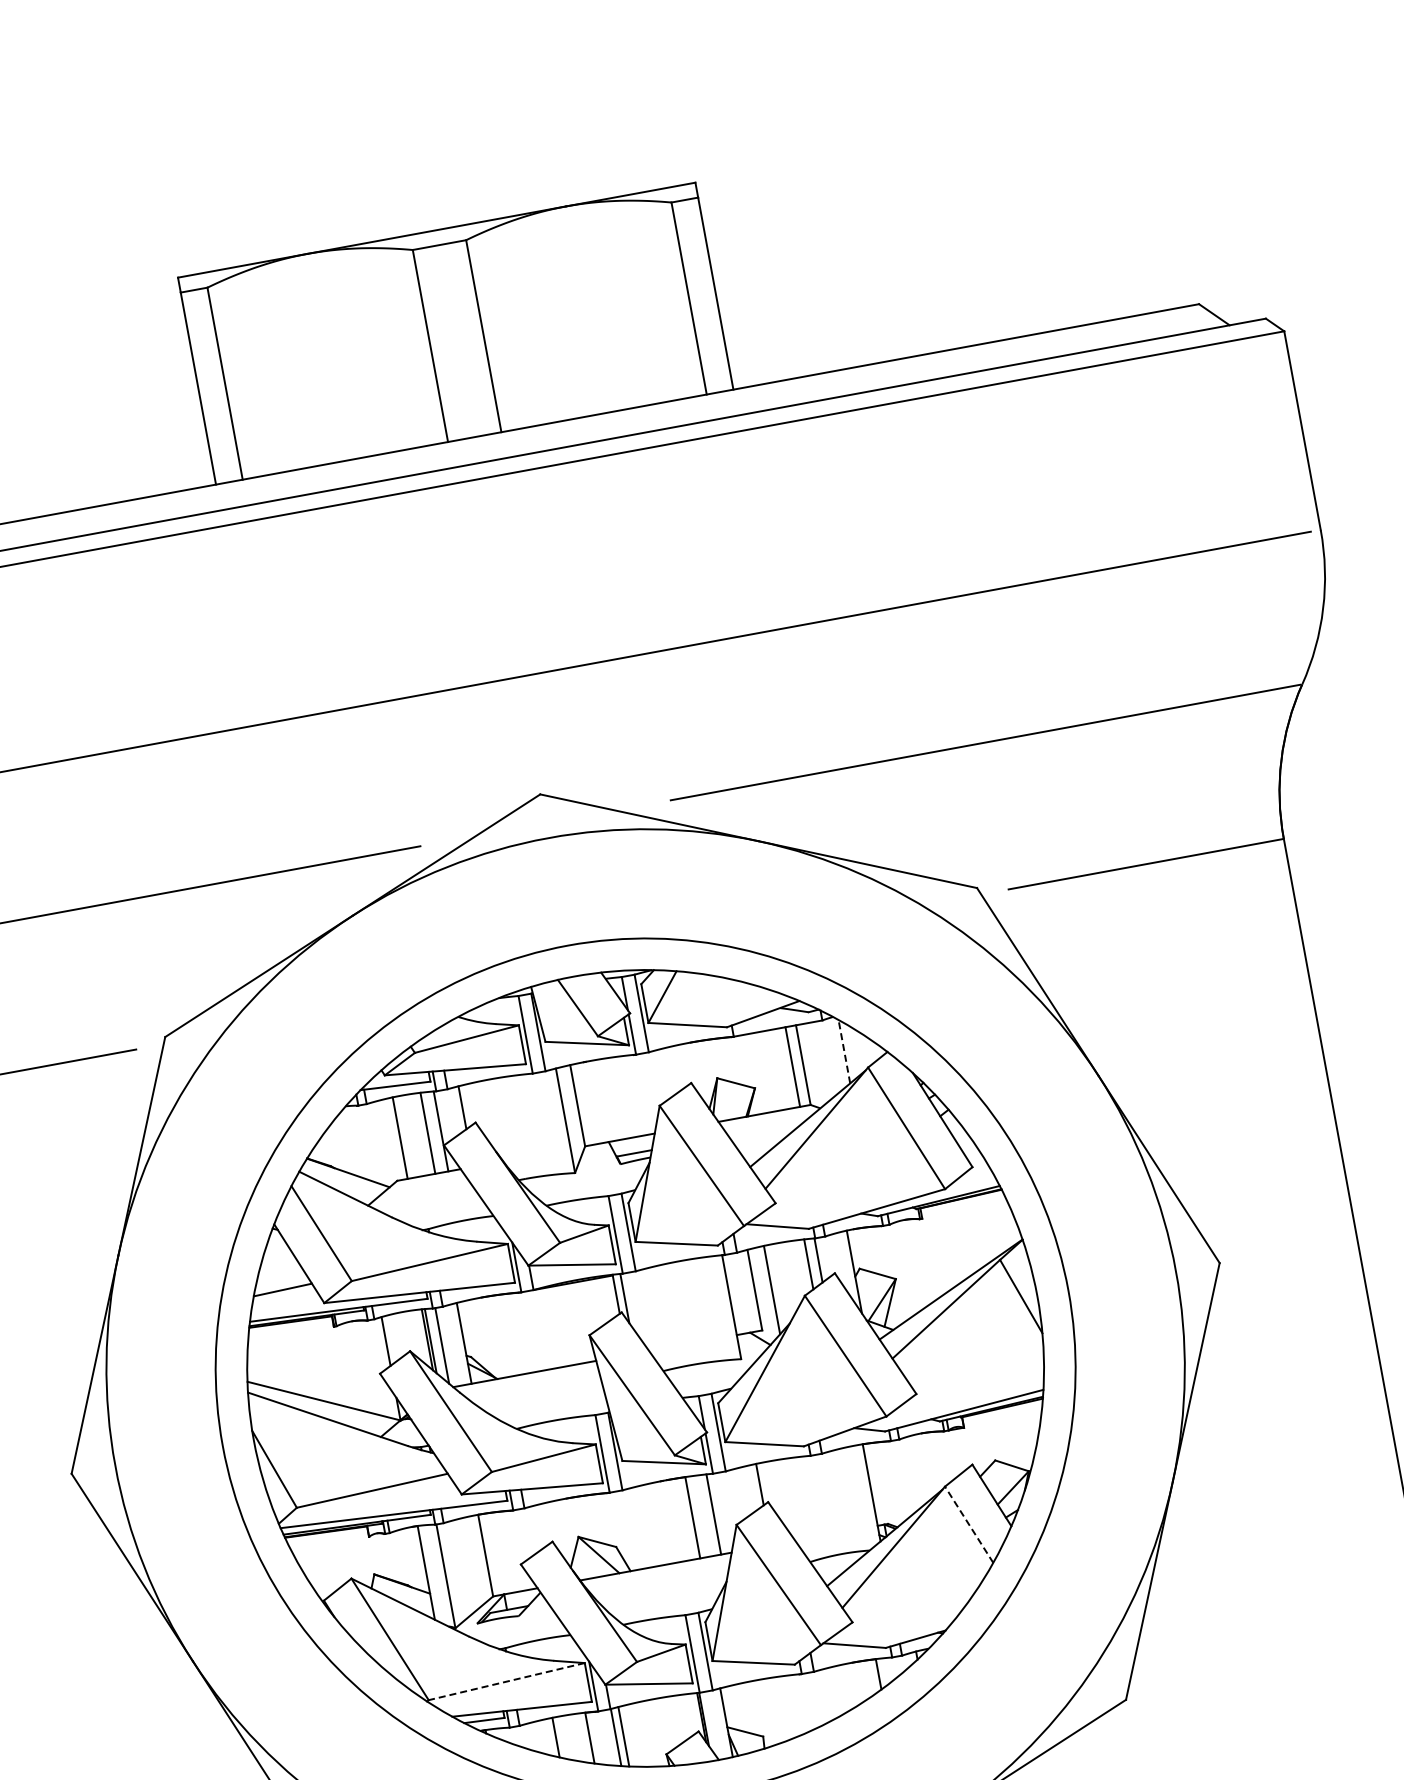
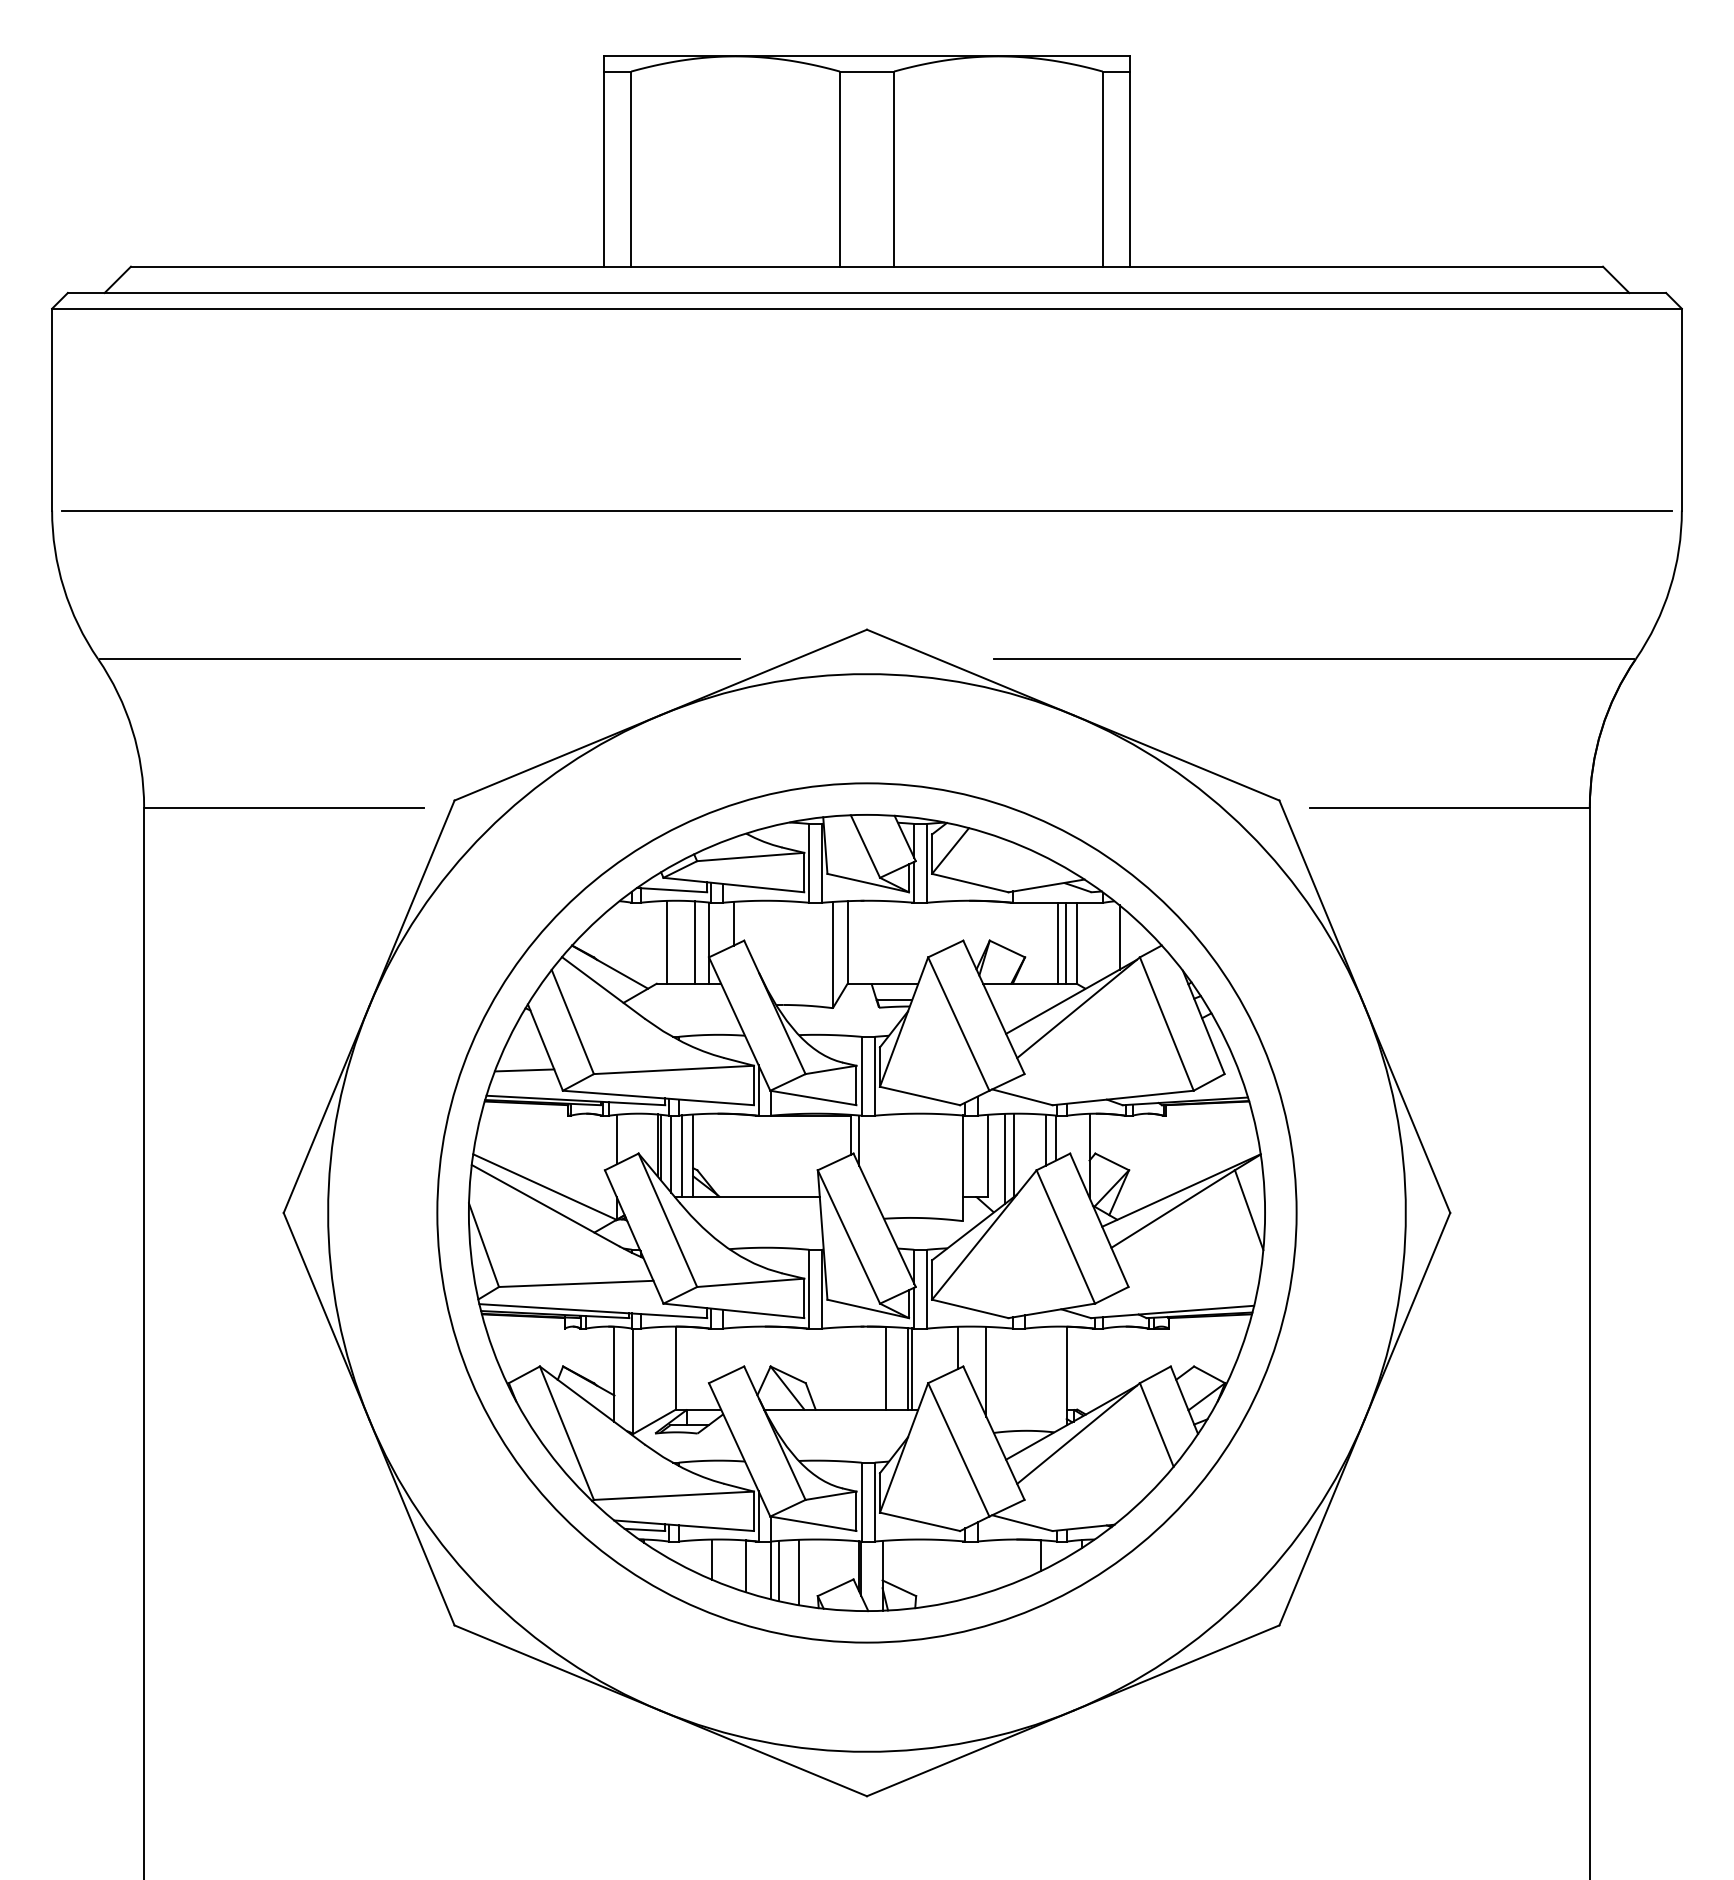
line: (844, 1050) -> (1119, 936), dashed -> solid
line: (785, 1067) -> (1058, 942), added
line: (780, 1284) -> (1014, 1154), added
line: (453, 1345) -> (682, 1155), added
line: (791, 1502) -> (986, 1371), added
line: (717, 1513) -> (911, 1368), added
line: (968, 1524) -> (1156, 1424), dashed -> solid
line: (506, 1681) -> (673, 1495), dashed -> solid
line: (644, 1734) -> (799, 1572), added

